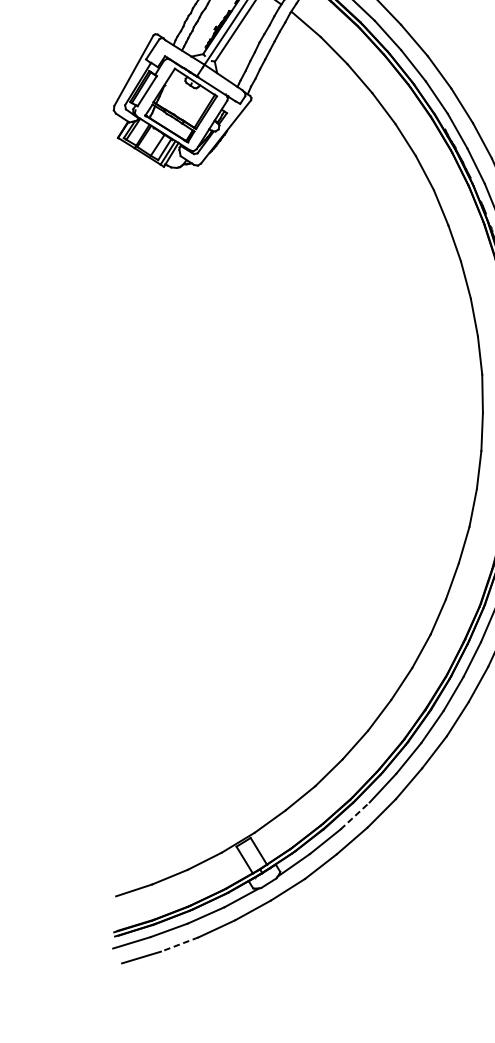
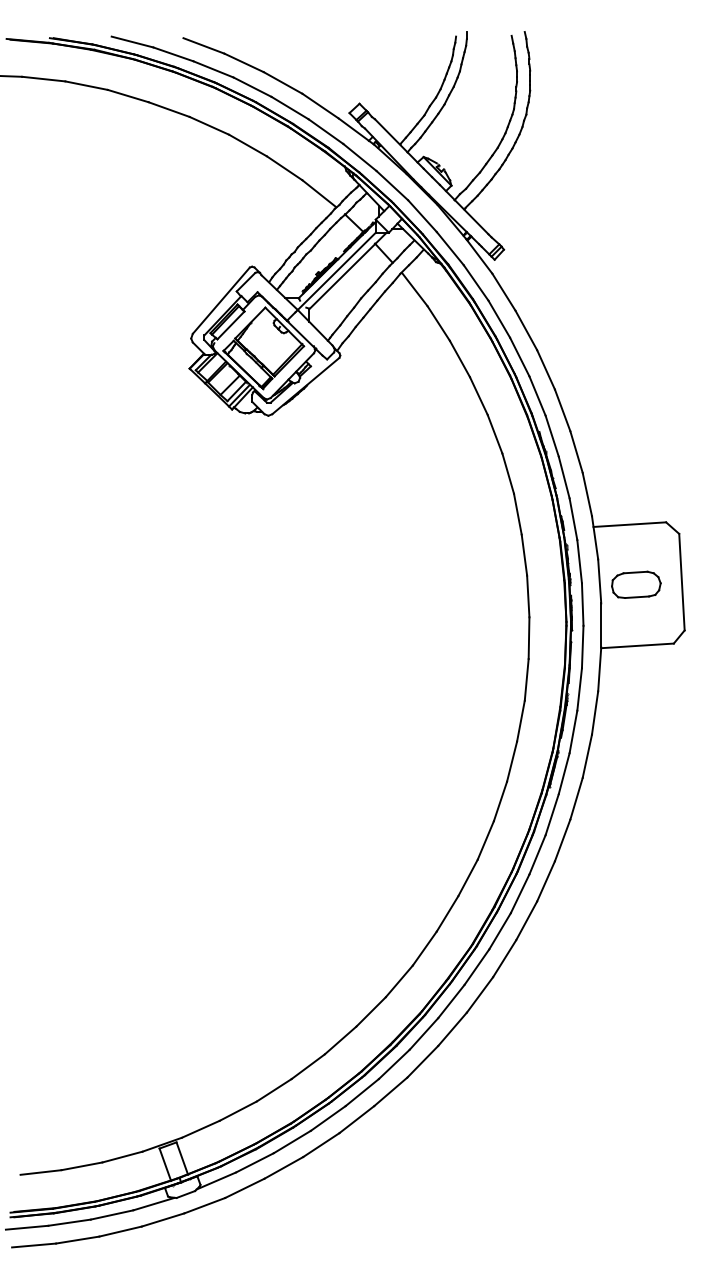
line: (355, 816) -> (292, 1142), dashed -> solid
line: (179, 944) -> (77, 1240), dashed -> solid

